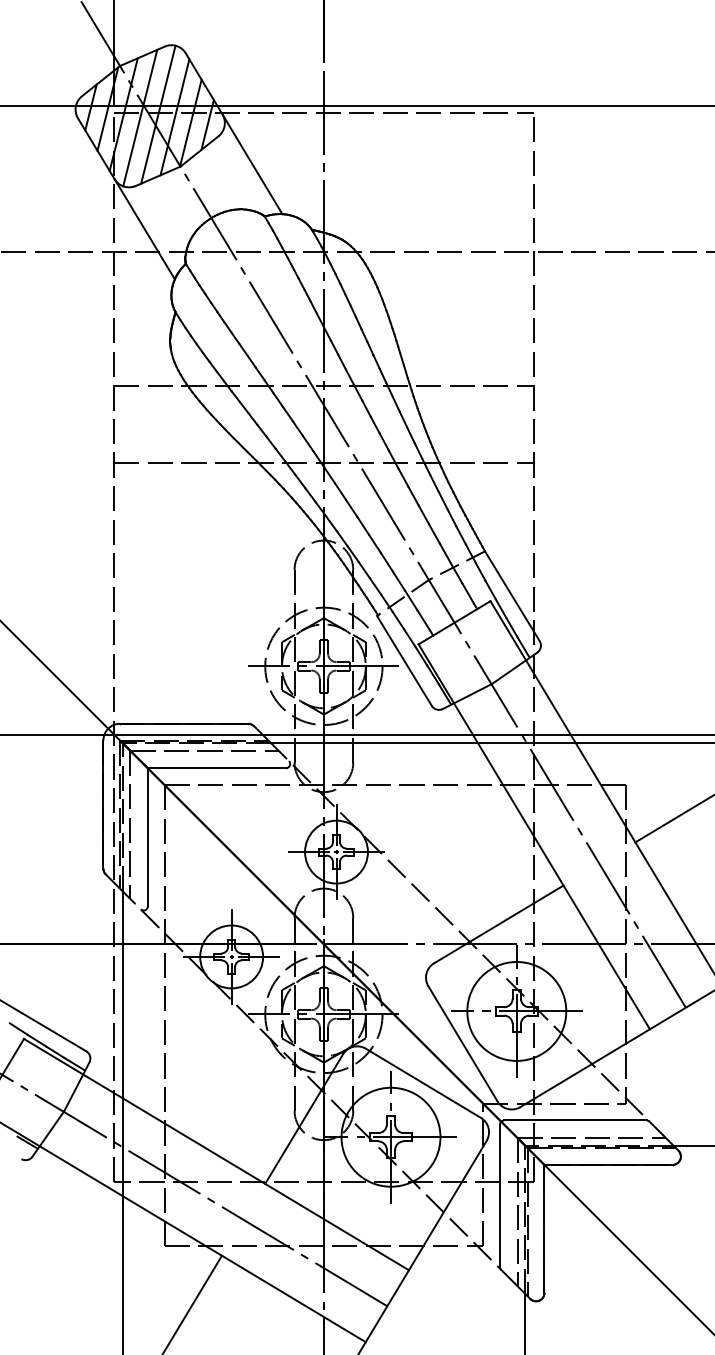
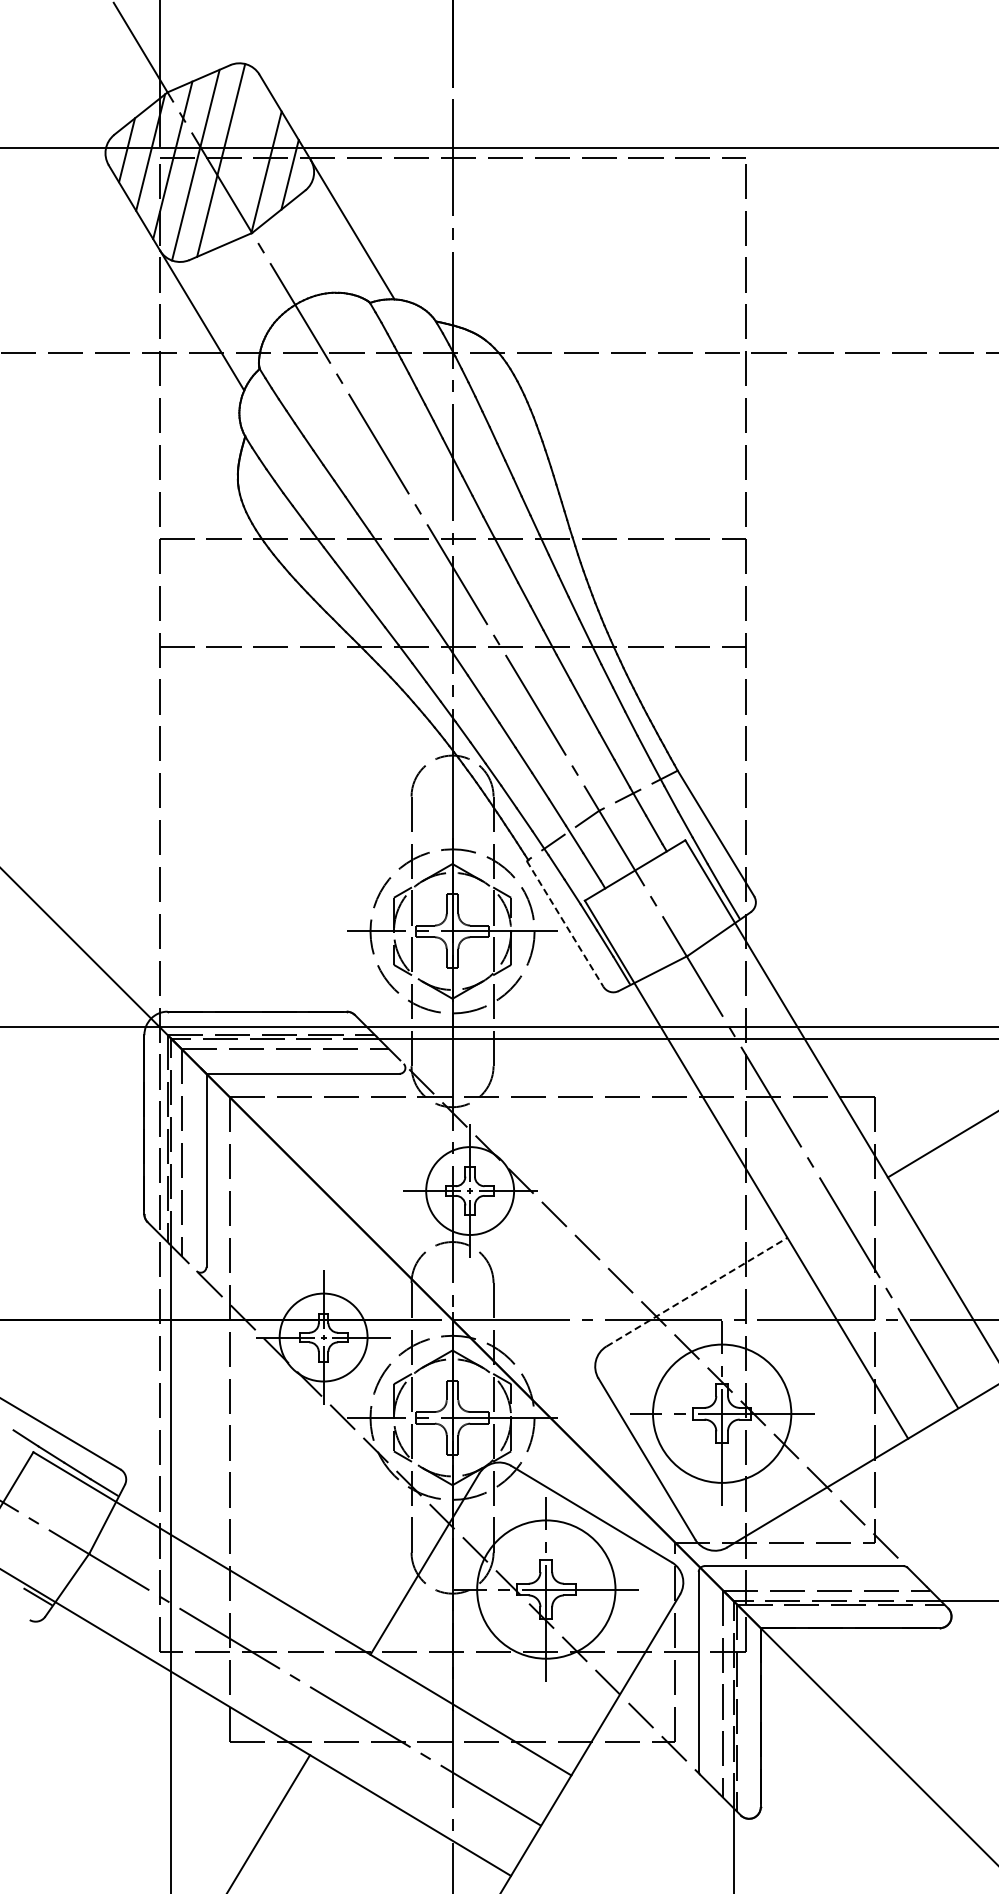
line: (175, 117) -> (244, 164), removed
line: (404, 660) -> (565, 923), solid -> dashed
line: (499, 923) -> (697, 1291), solid -> dashed

